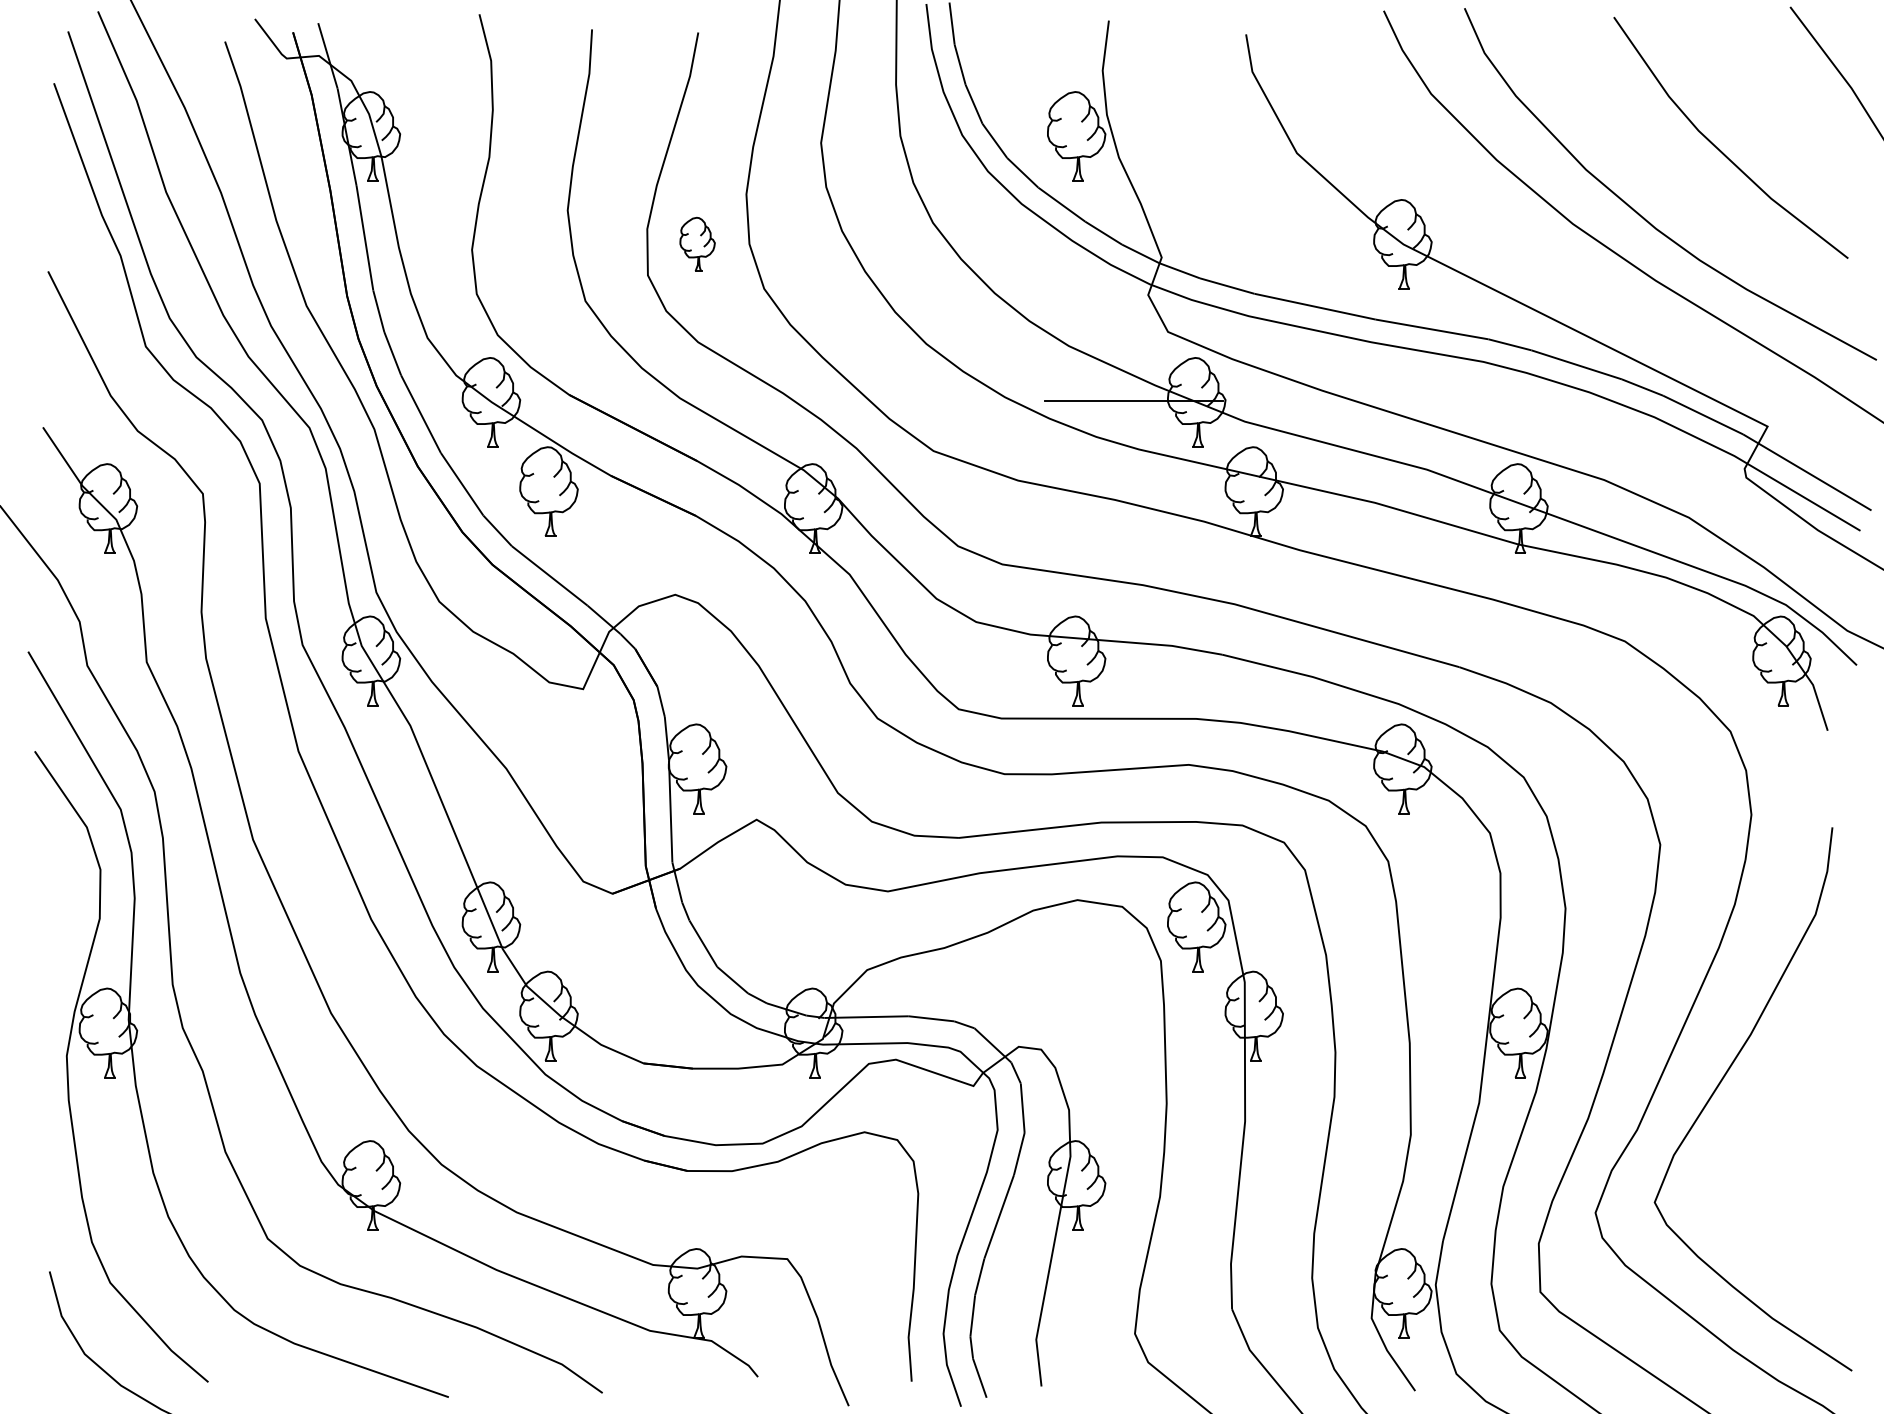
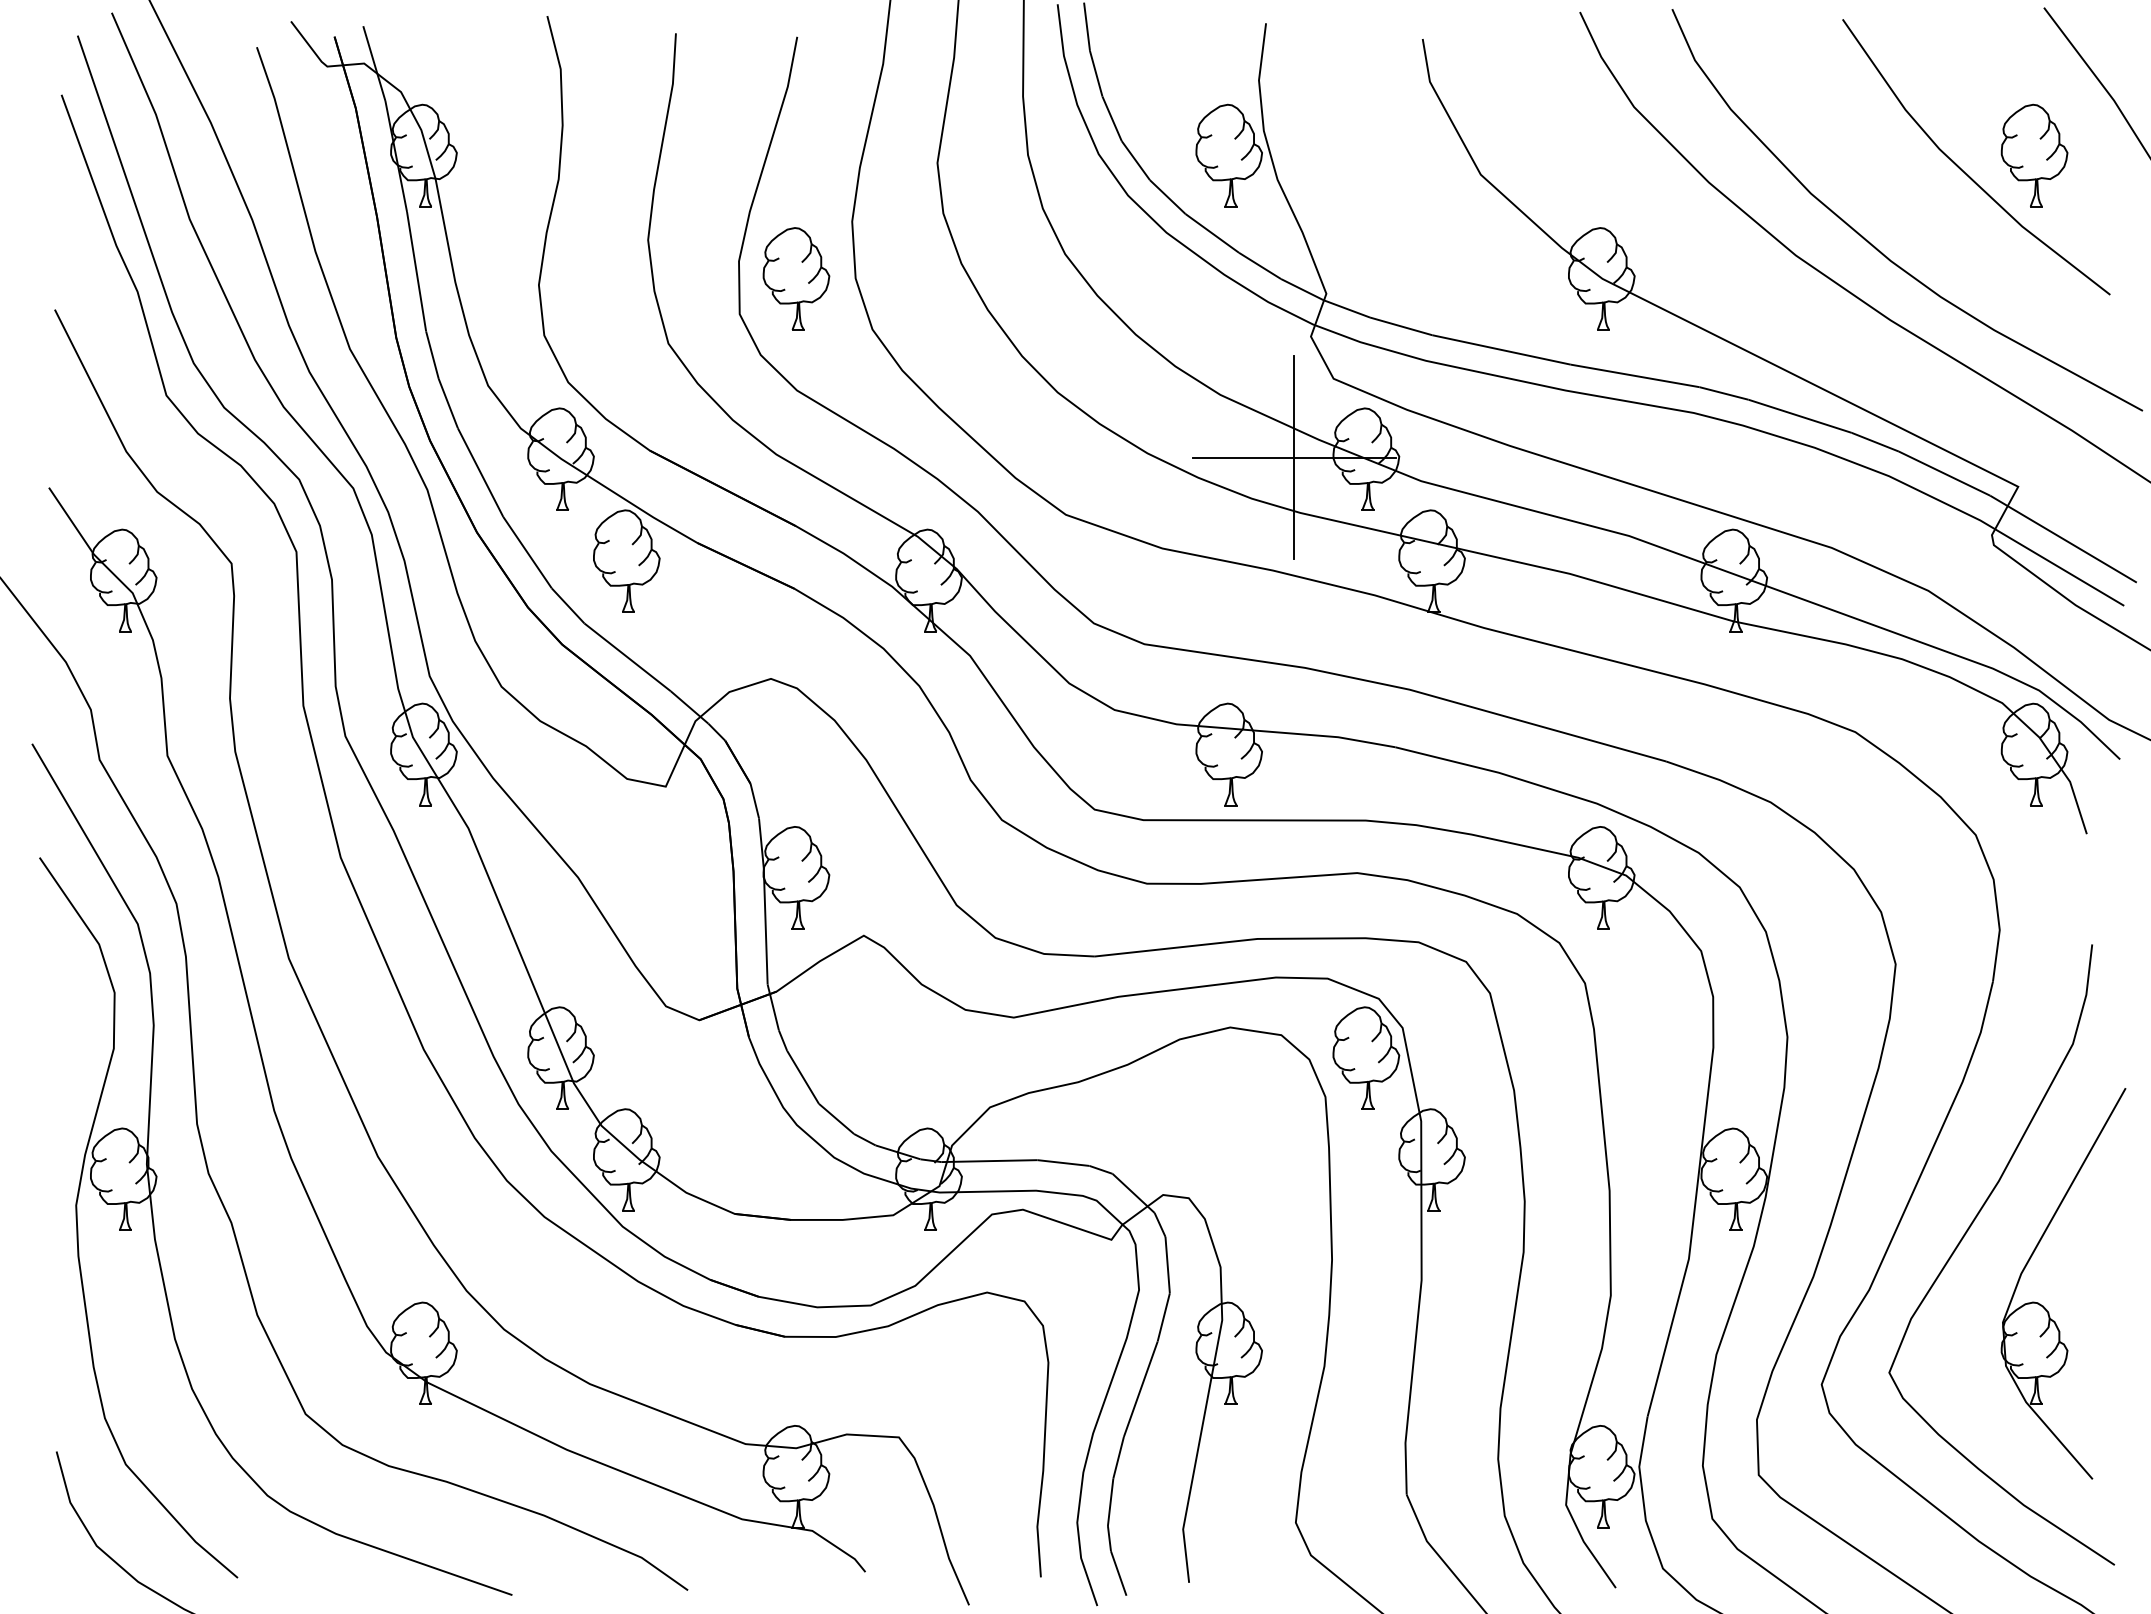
part: (1781, 136) -> (2034, 155), added
part: (697, 244) -> (796, 278), size x1.67
line: (1133, 400) -> (1294, 457), added
part: (1789, 1143) -> (2043, 1305), added

